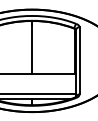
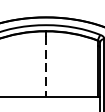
line: (32, 49) -> (46, 66), solid -> dashed

